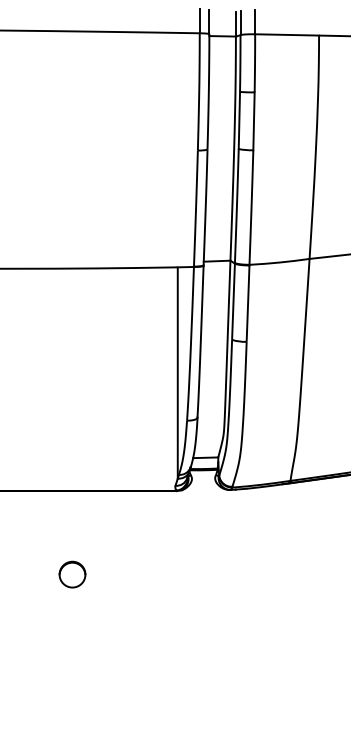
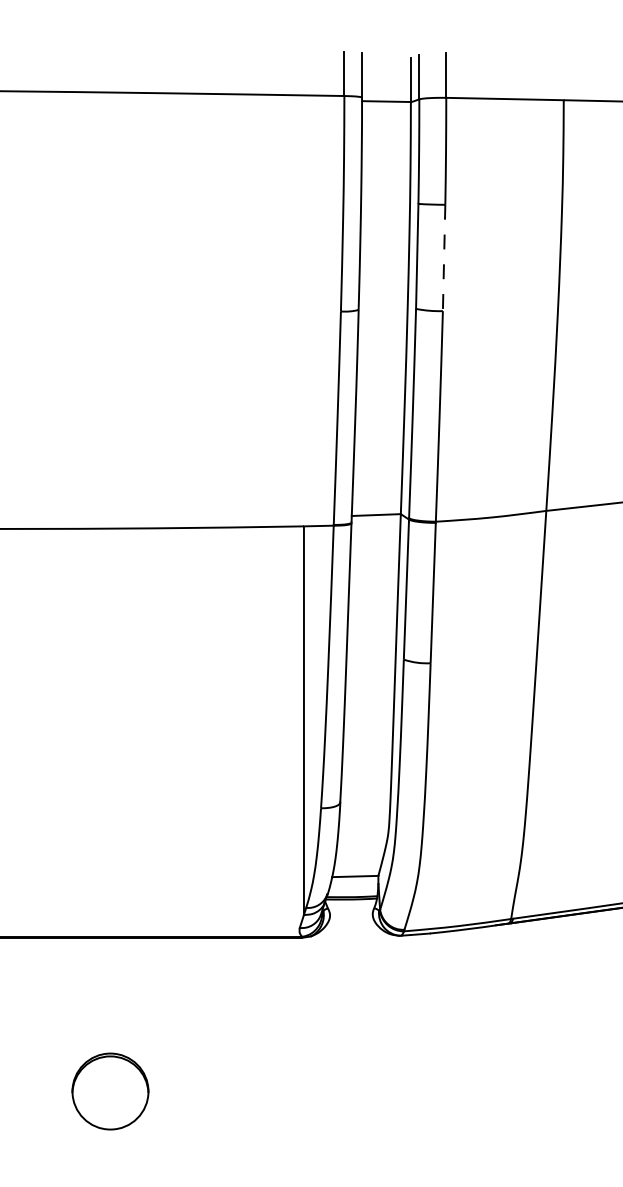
line: (254, 121) -> (445, 258), solid -> dashed
part: (72, 574) -> (110, 1091), size x1.6

